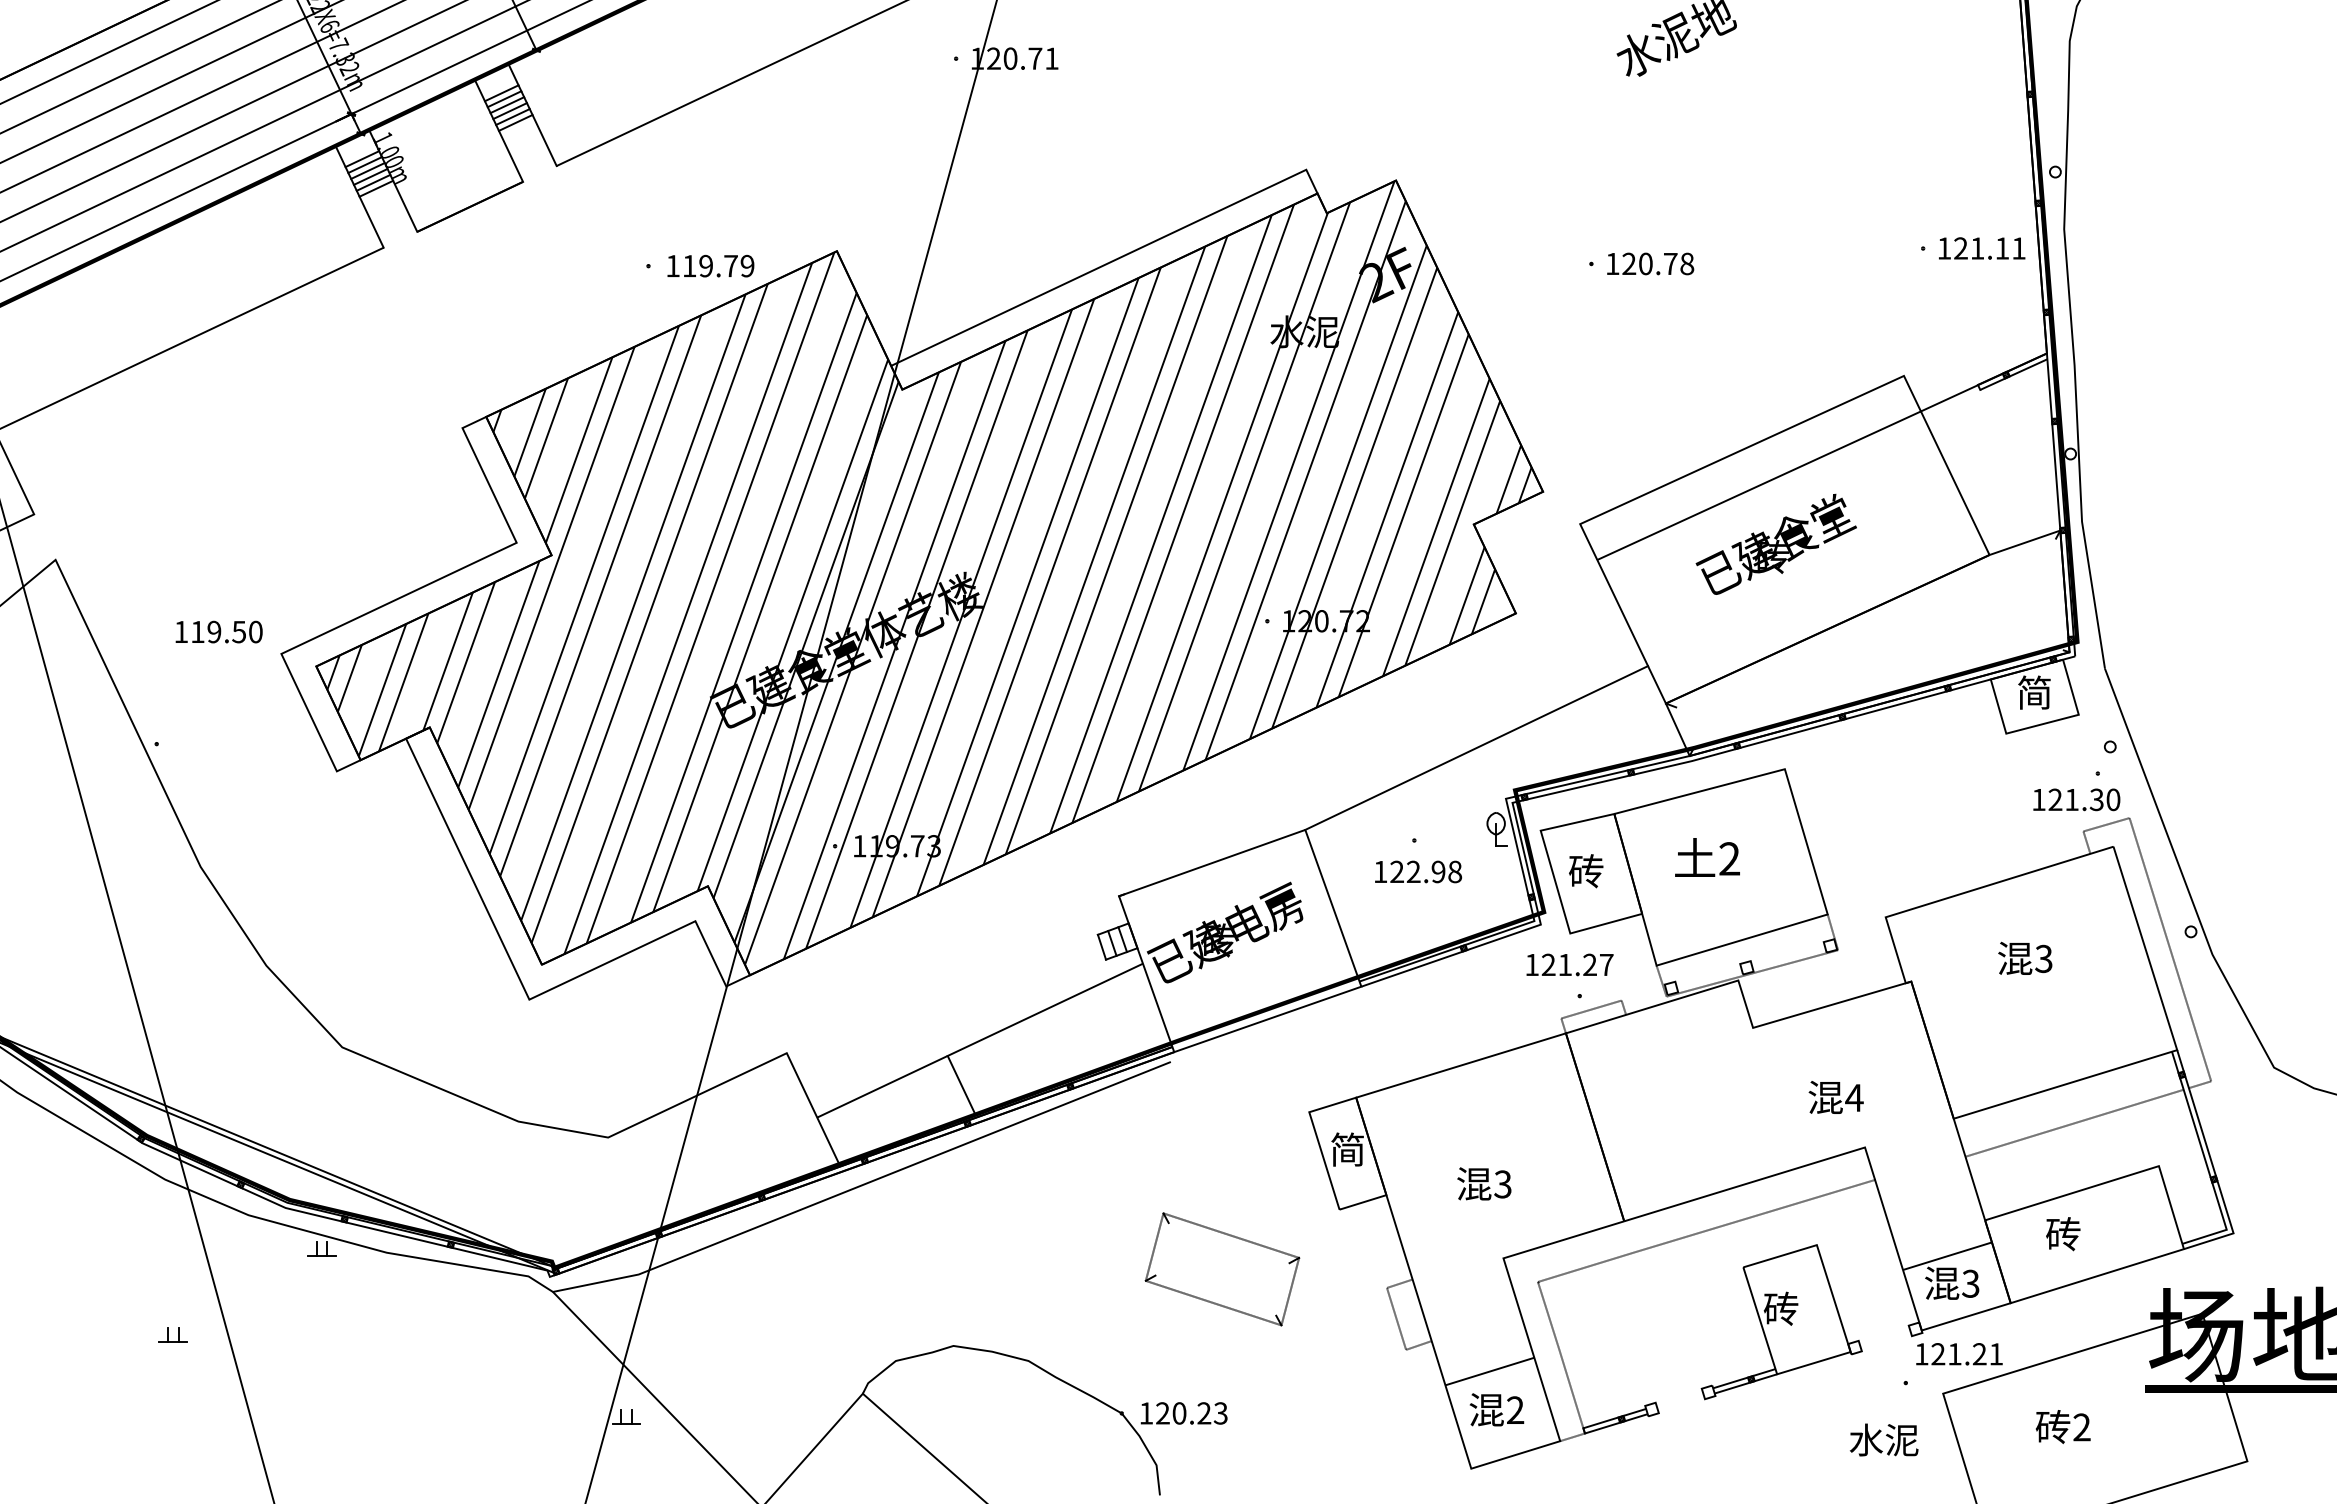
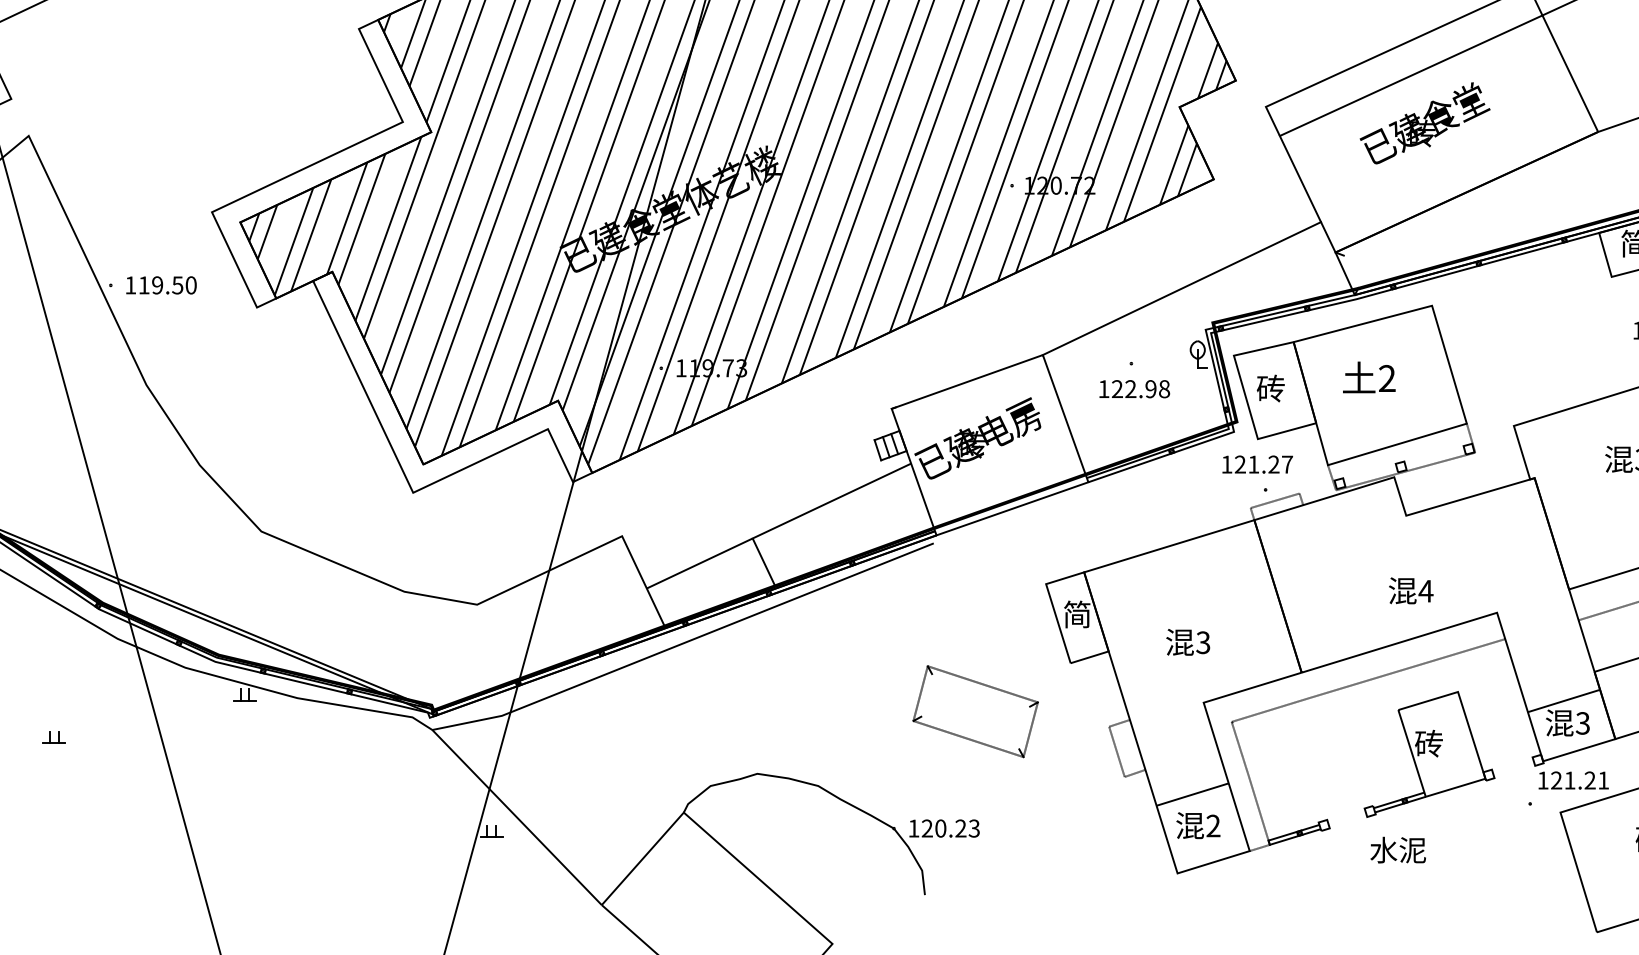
text: (218, 631) -> (160, 284), moved
text: (1835, 1097) -> (1410, 590), moved
part: (172, 1334) -> (53, 736), moved
text: (1884, 1439) -> (1398, 849), moved

